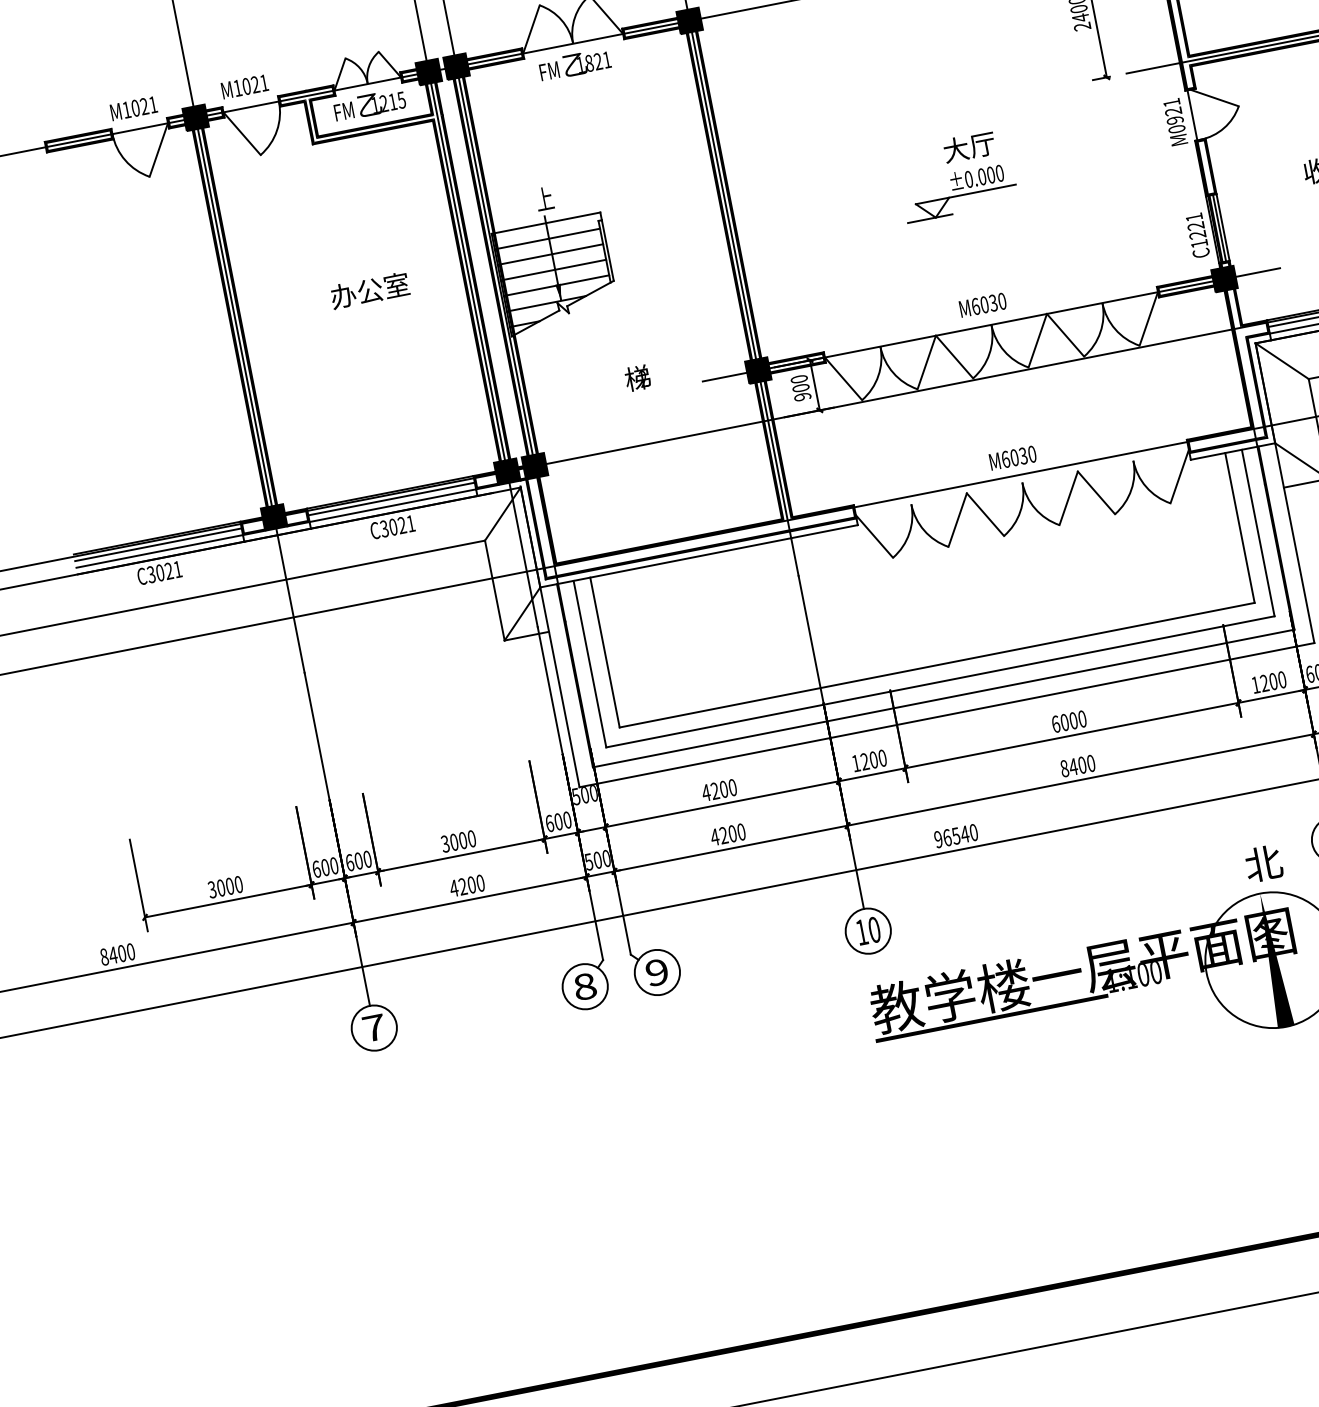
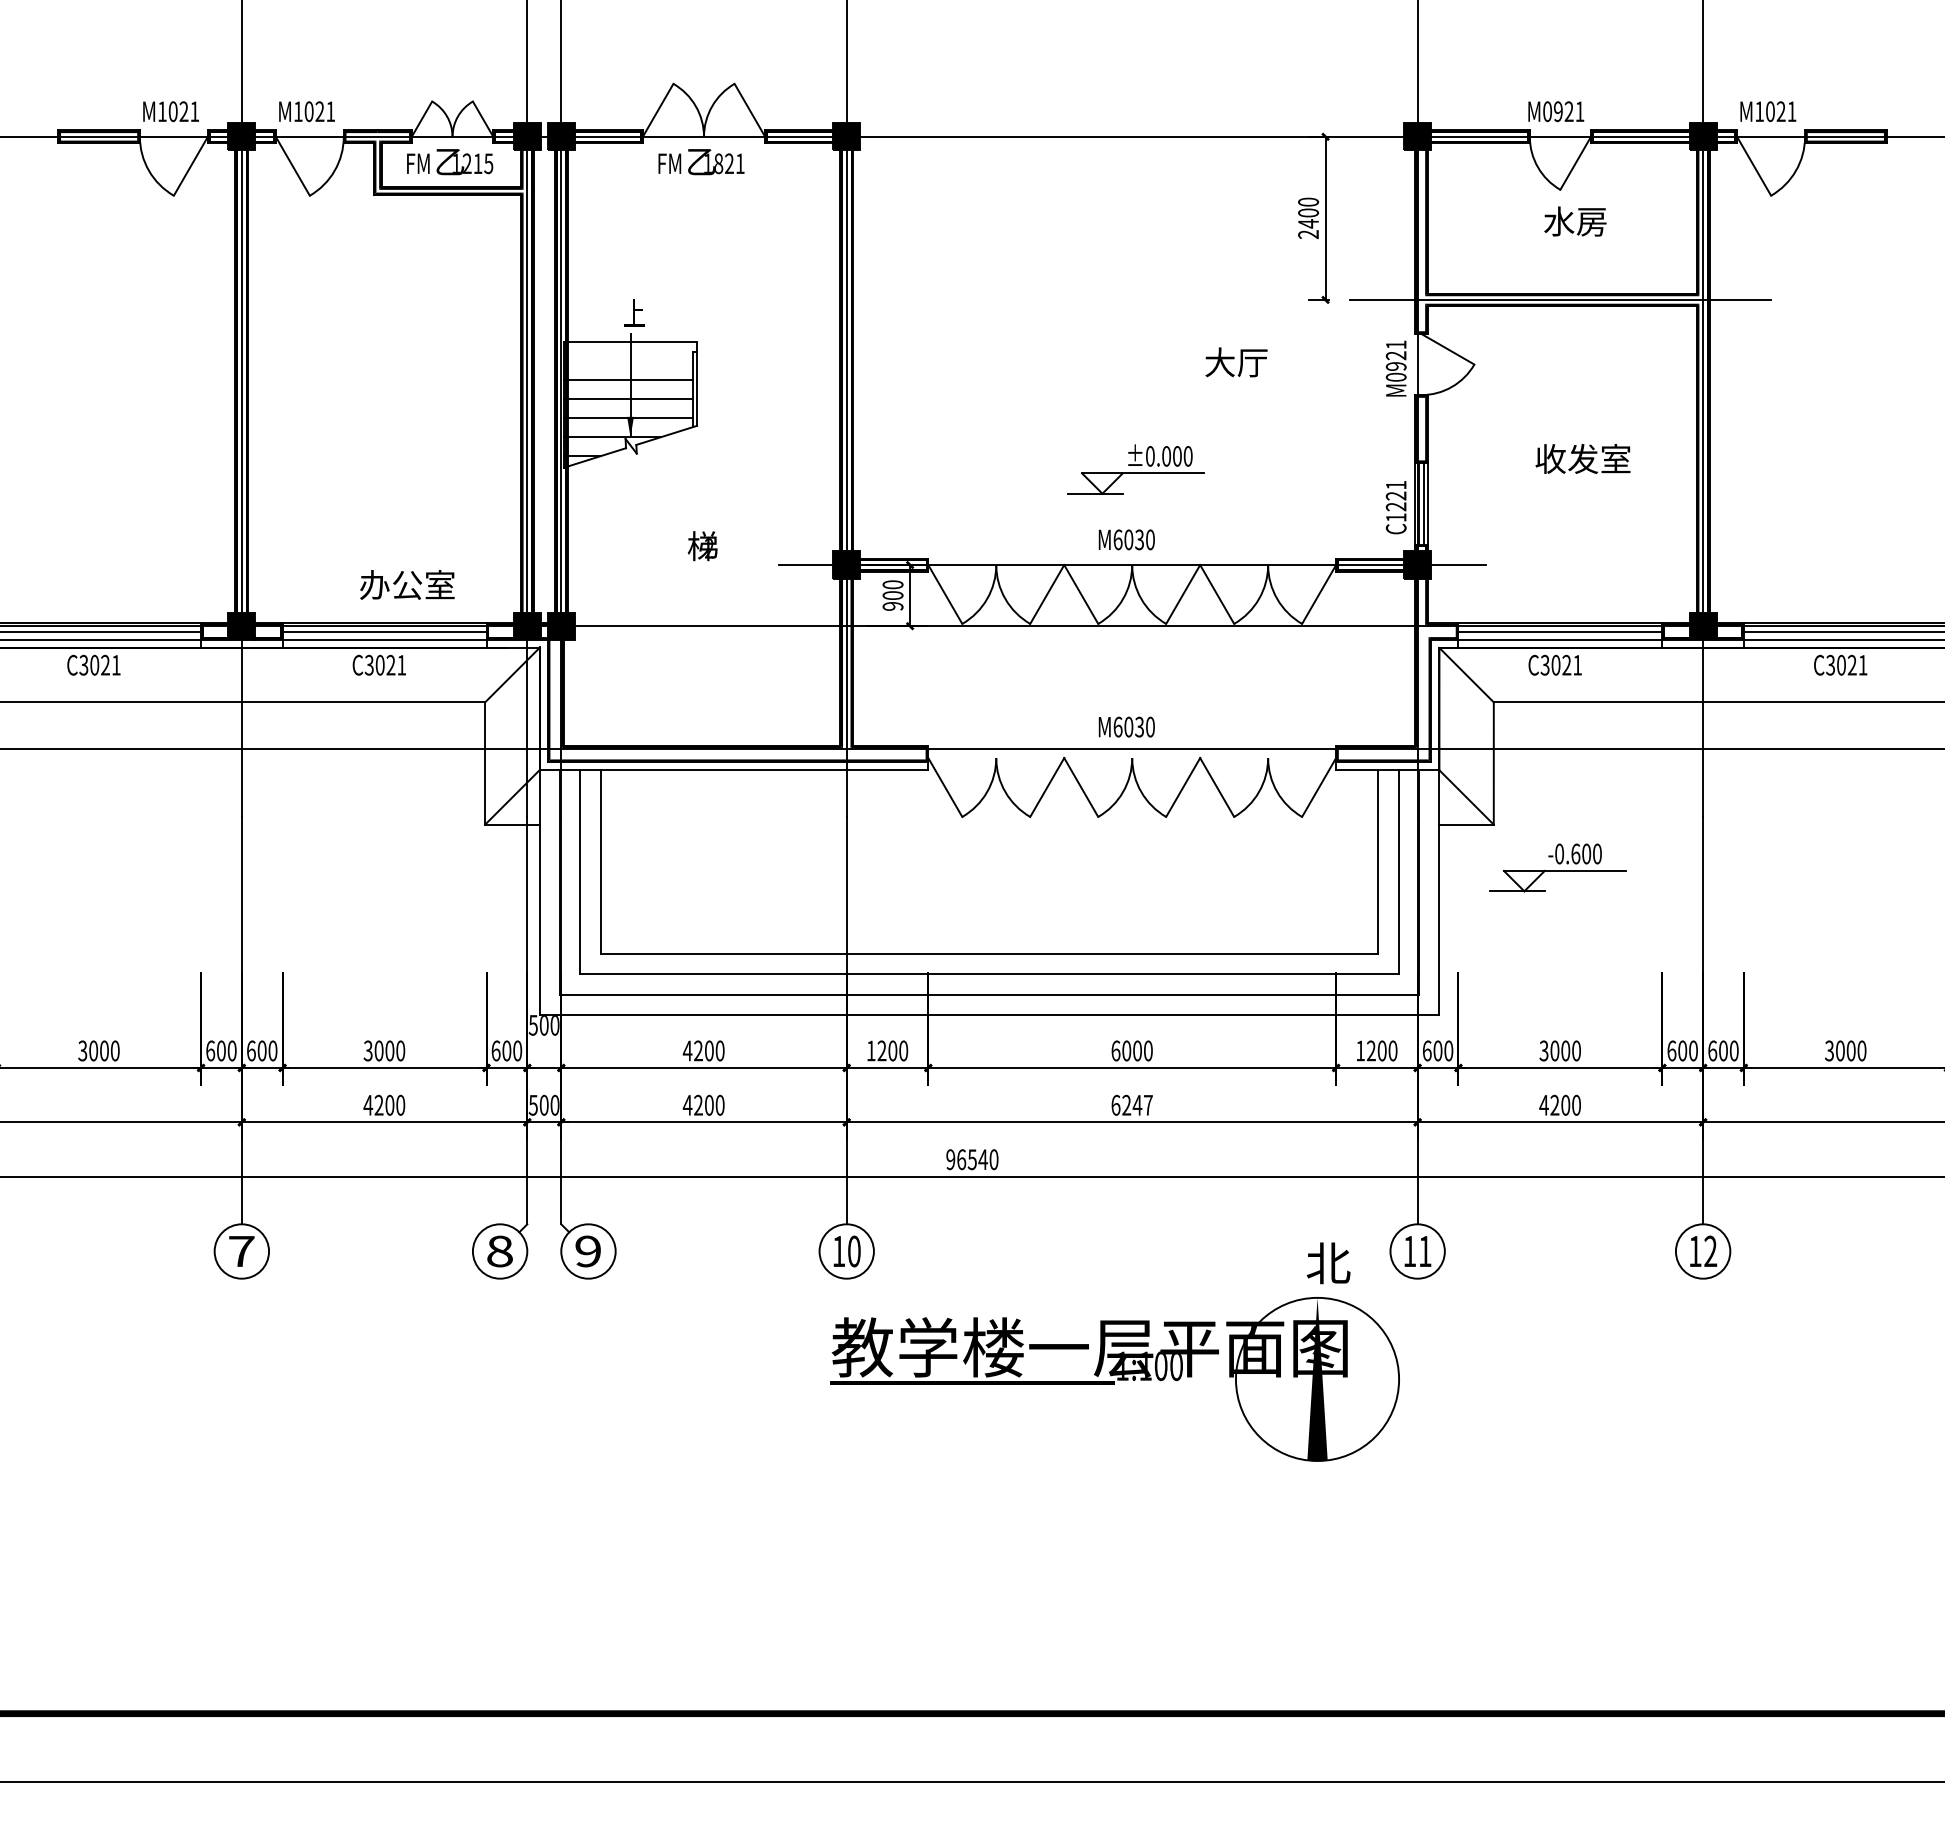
text: (969, 147) -> (1236, 362), moved
part: (958, 192) -> (1135, 469), moved
line: (547, 239) -> (628, 361), removed
text: (370, 290) -> (407, 584), moved
text: (1077, 765) -> (1131, 1104), 8400 -> 6247

